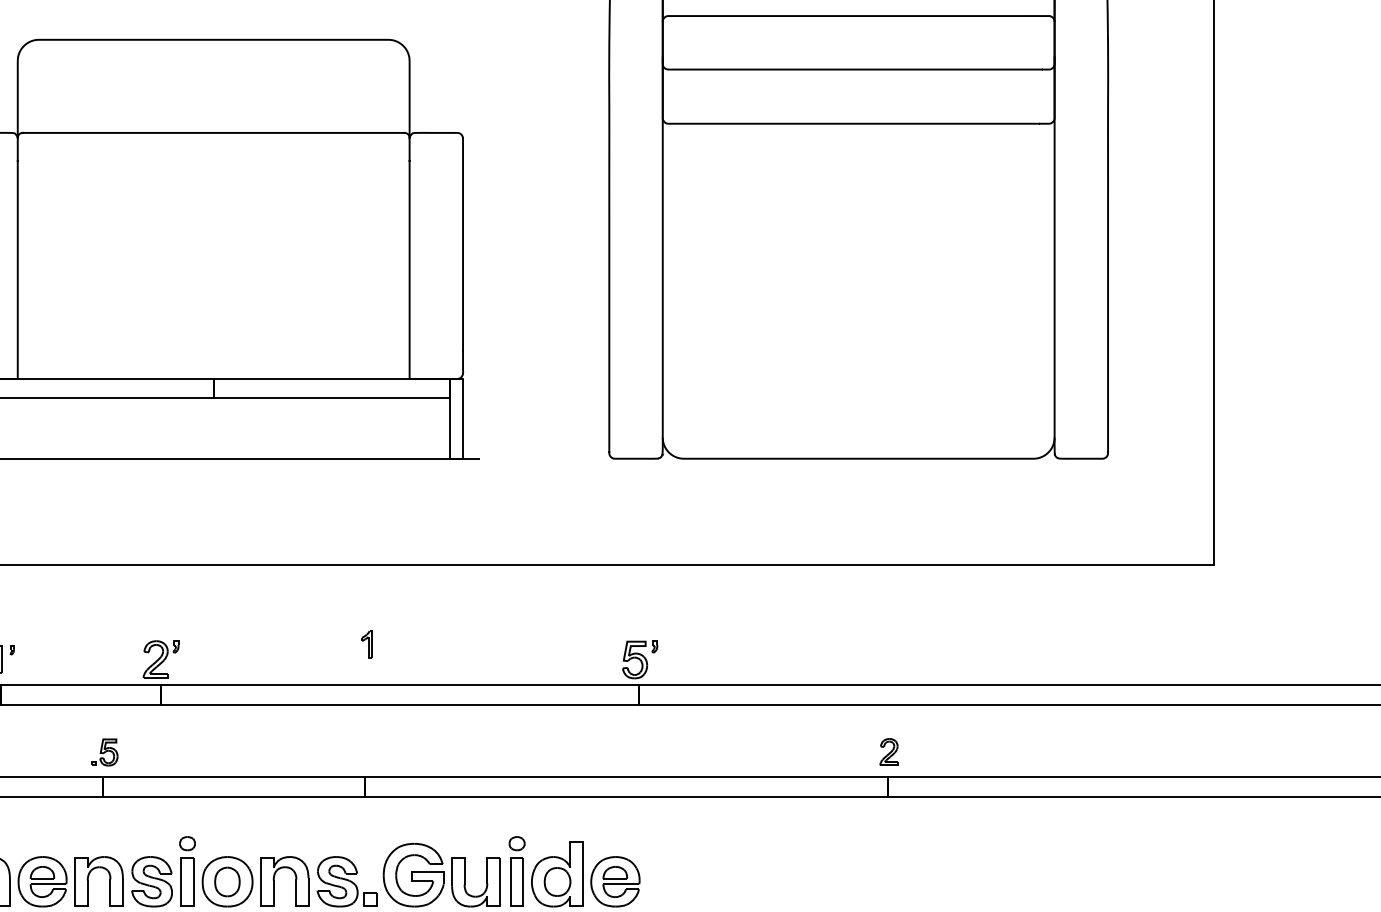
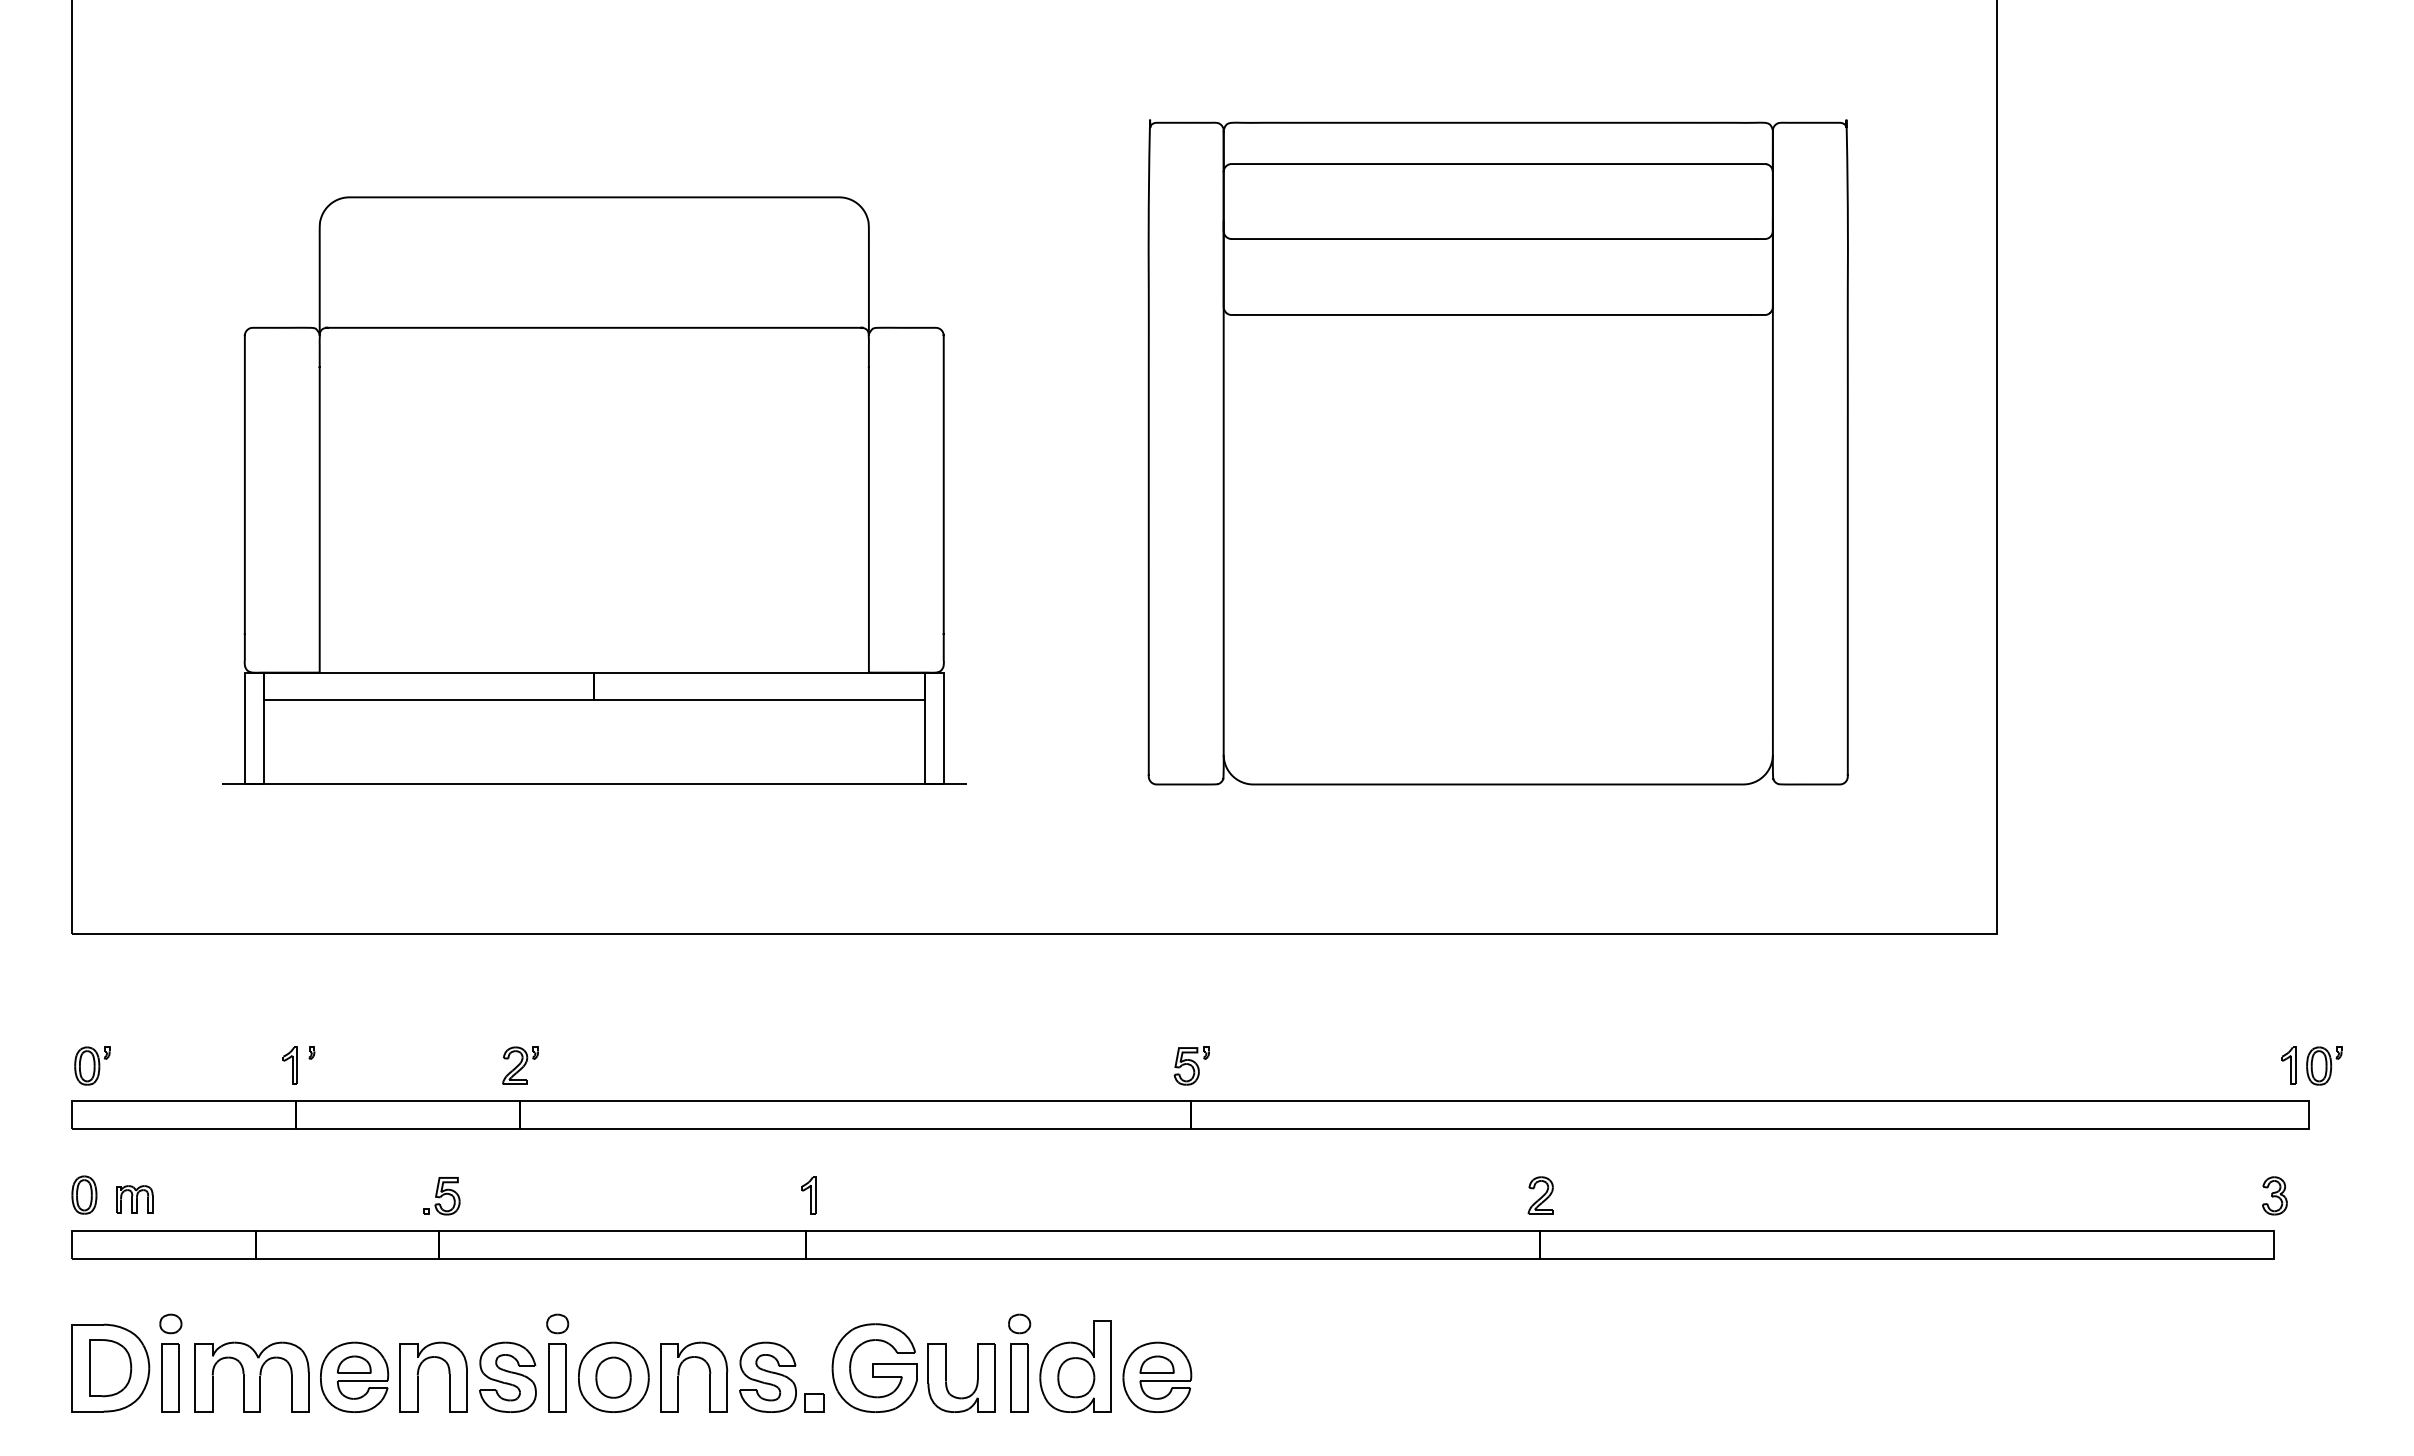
part: (366, 644) -> (808, 1195), moved
part: (161, 659) -> (520, 1065), size x0.71
part: (639, 659) -> (1191, 1065), size x0.71

